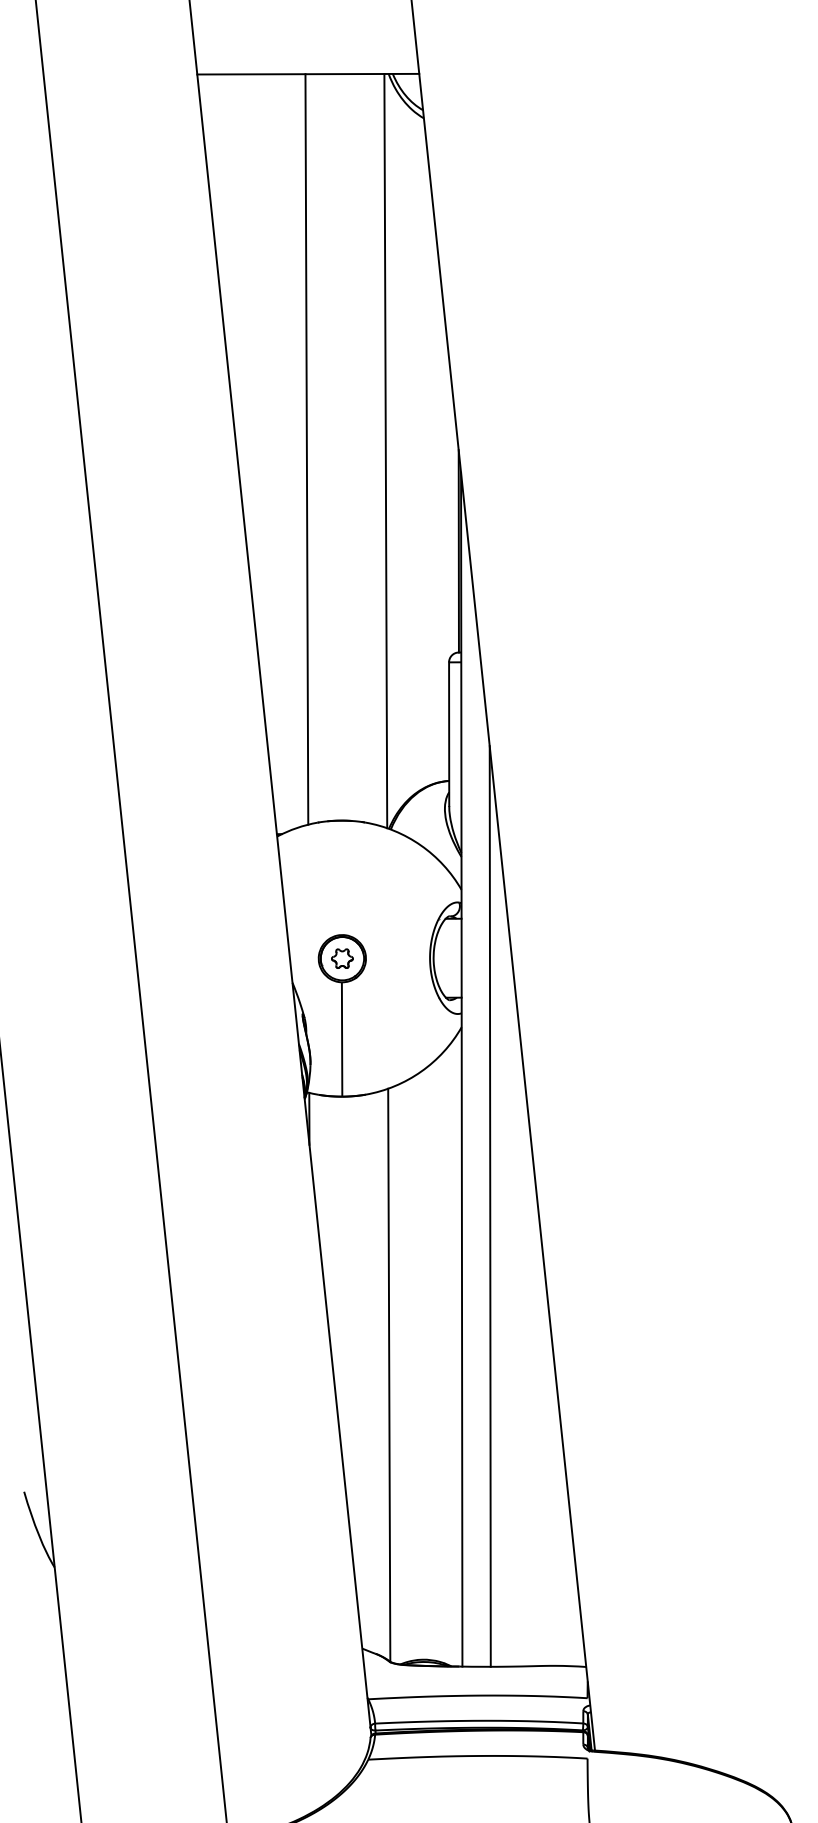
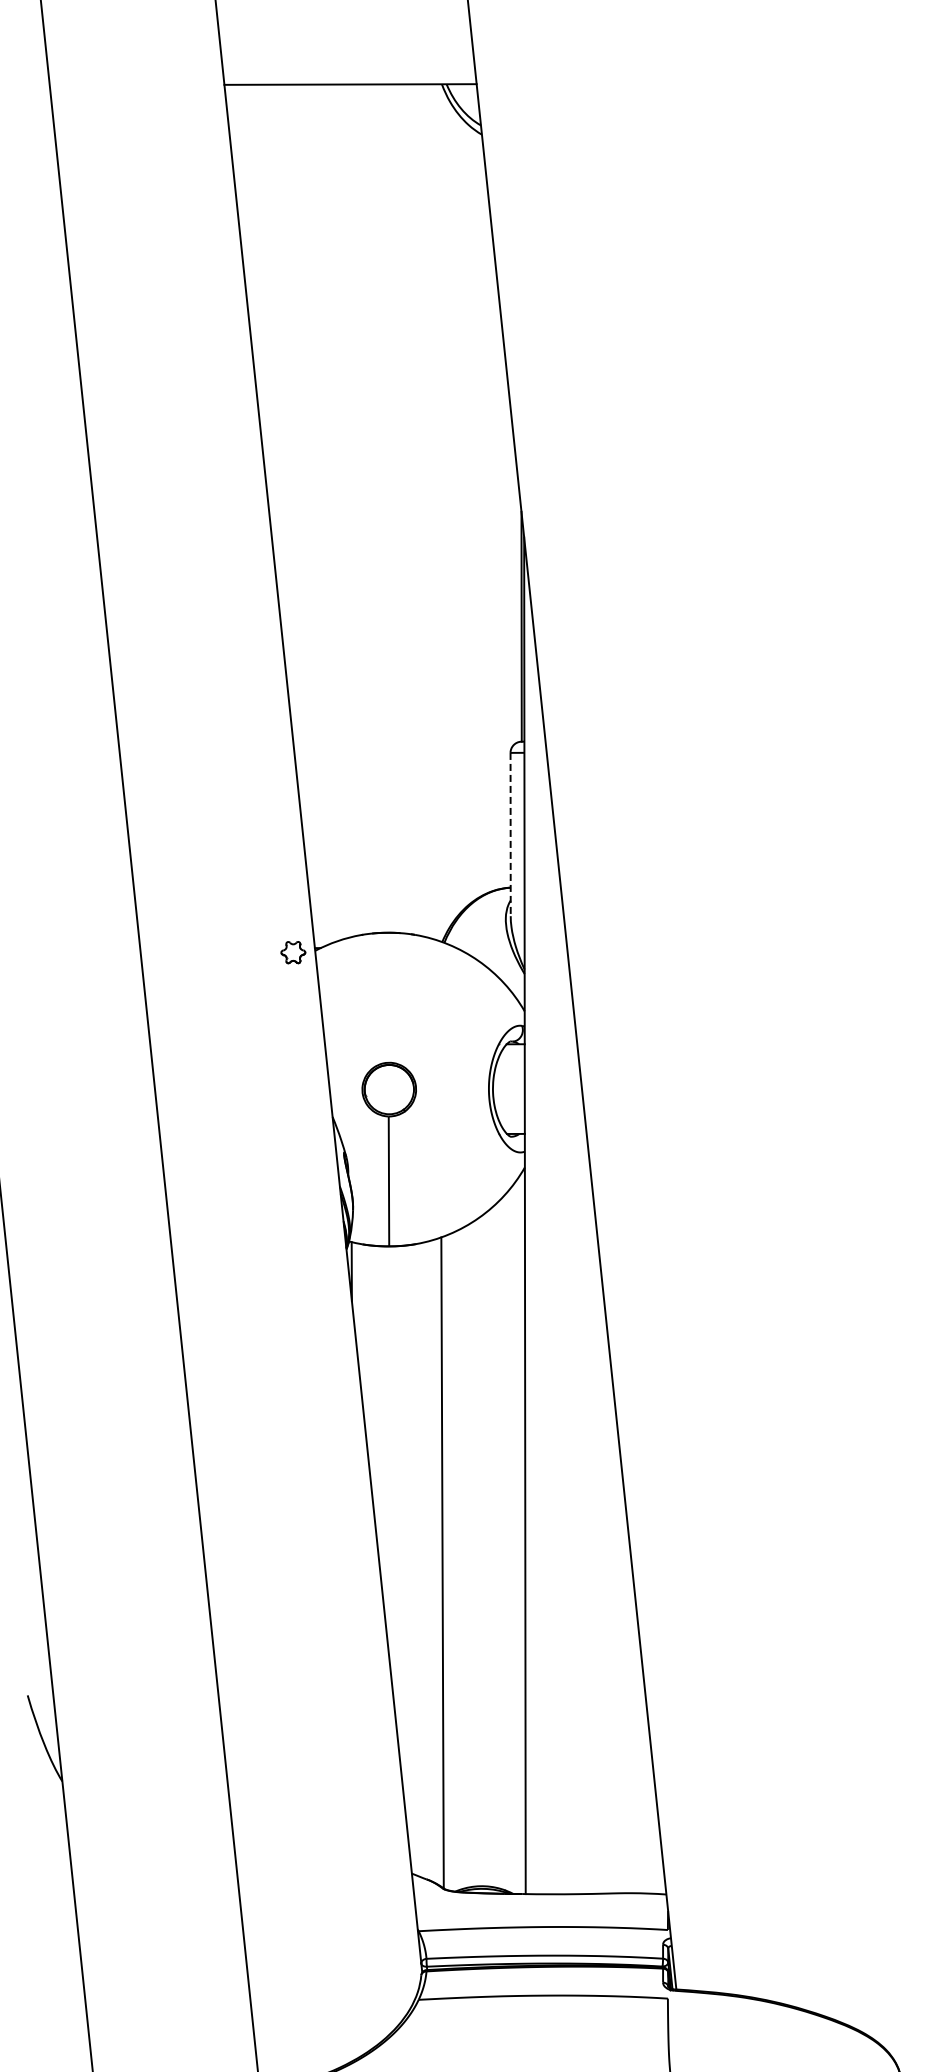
line: (306, 449) -> (348, 510), removed
line: (385, 450) -> (438, 512), removed
line: (449, 734) -> (510, 834), solid -> dashed
part: (342, 958) -> (293, 952), moved
line: (489, 1206) -> (556, 1371), removed

